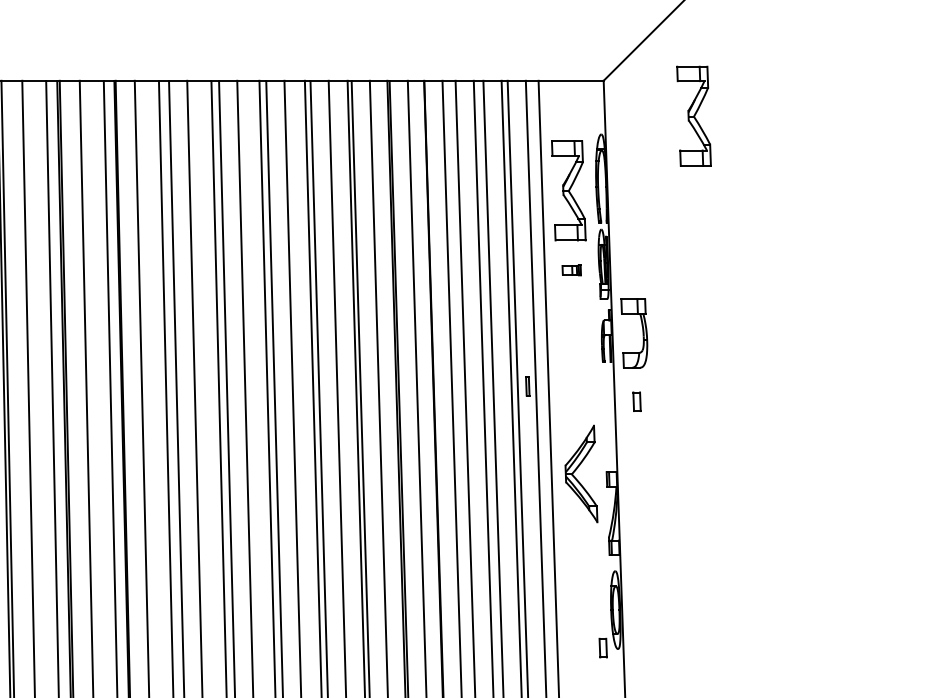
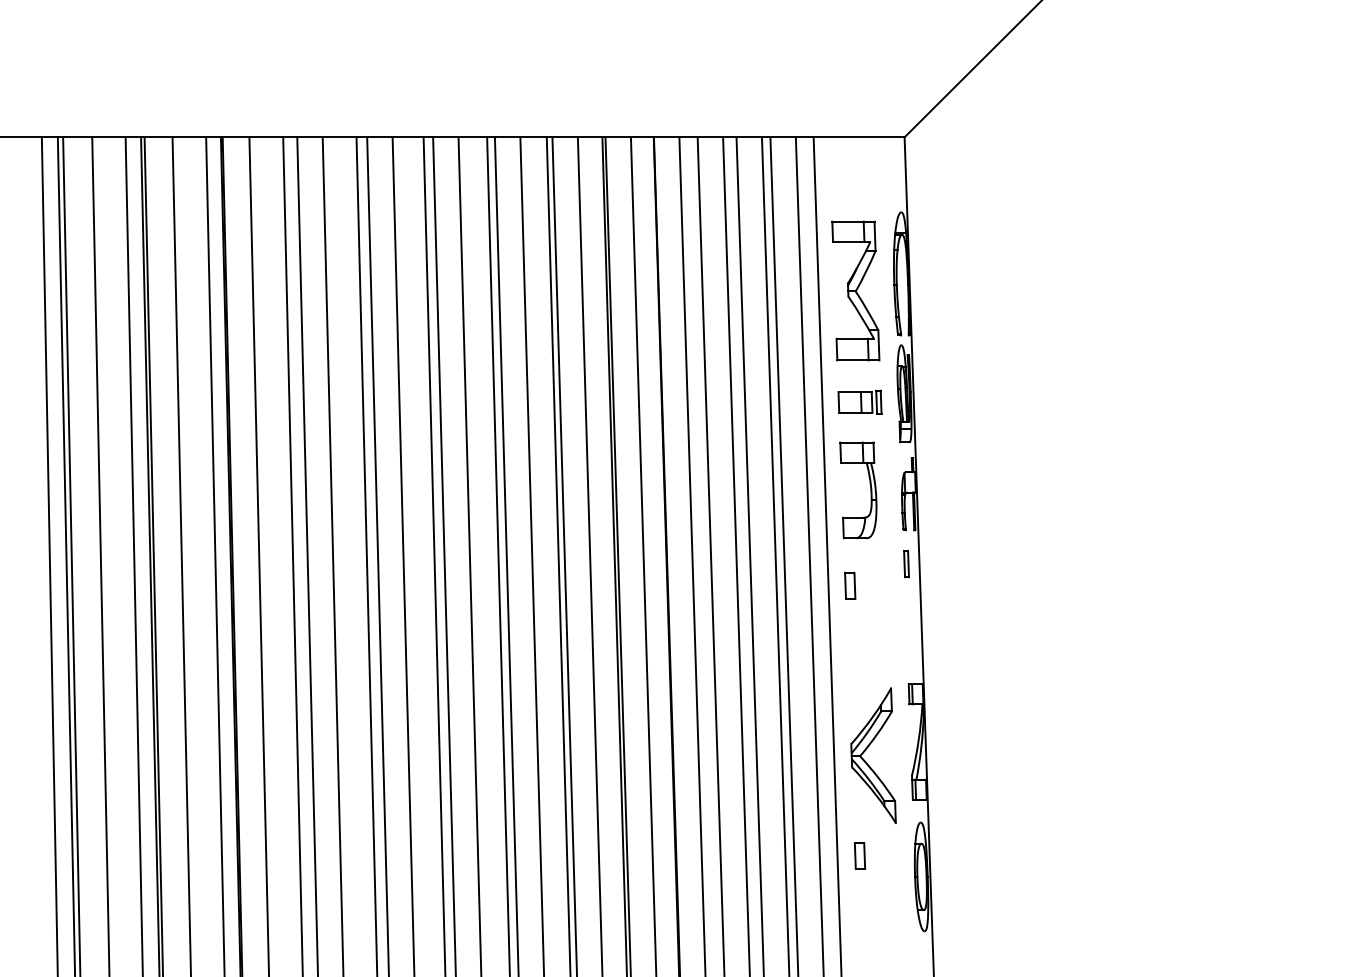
part: (693, 115) -> (1030, 186), removed
part: (571, 269) -> (859, 401), size x1.67
part: (642, 333) -> (870, 490), moved
part: (527, 386) -> (906, 564), moved
part: (637, 401) -> (850, 585), moved
part: (576, 470) -> (866, 750), moved
part: (602, 647) -> (859, 855), moved

